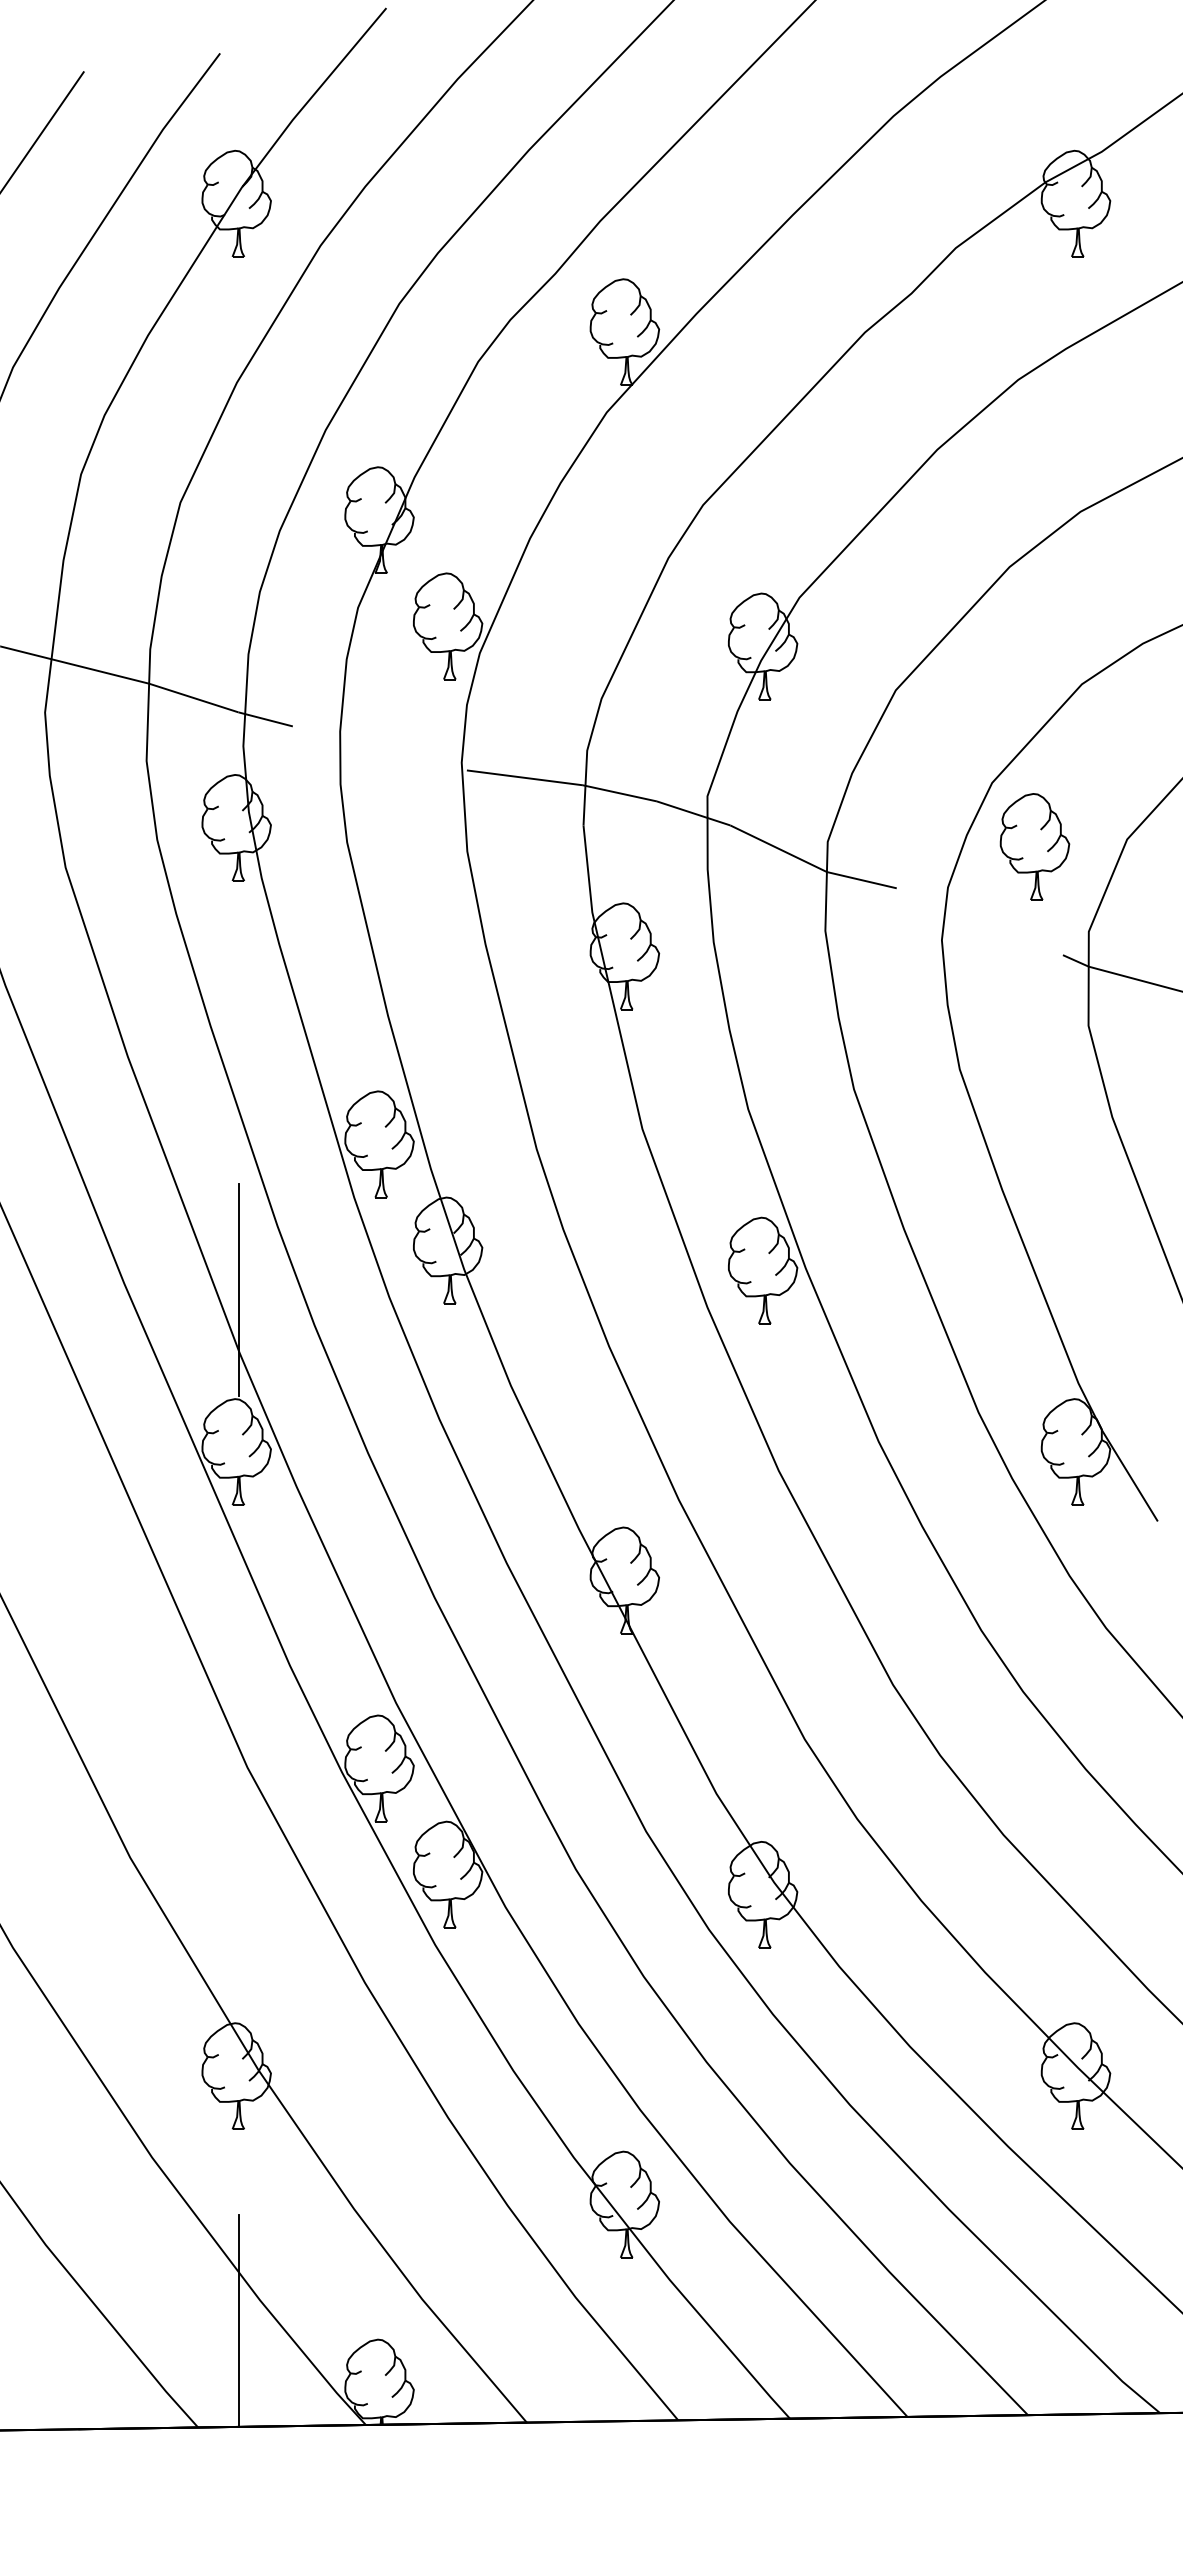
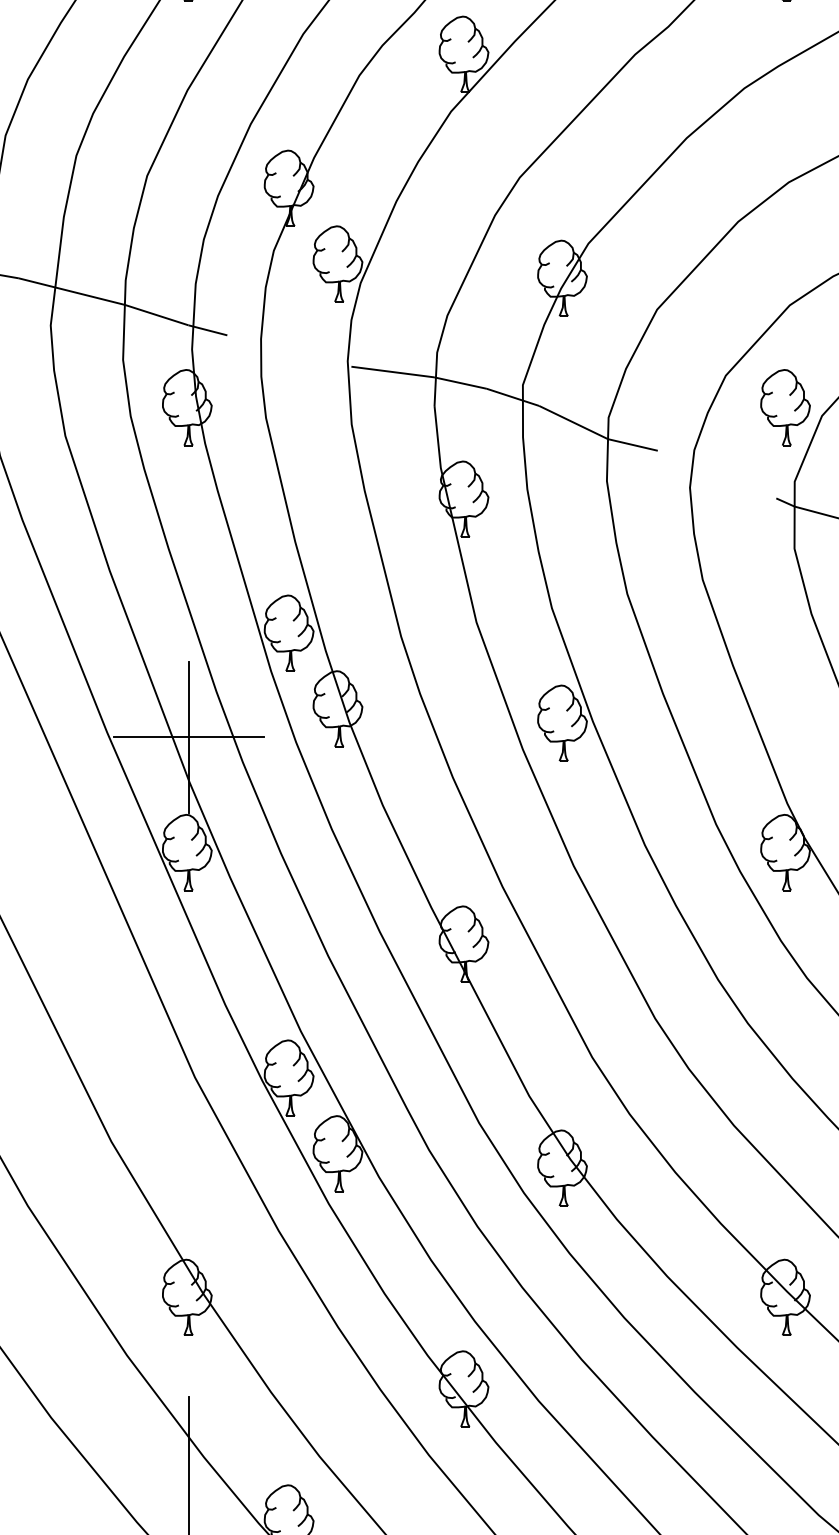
part: (1034, 846) -> (785, 407), moved
line: (238, 1290) -> (188, 737), added

